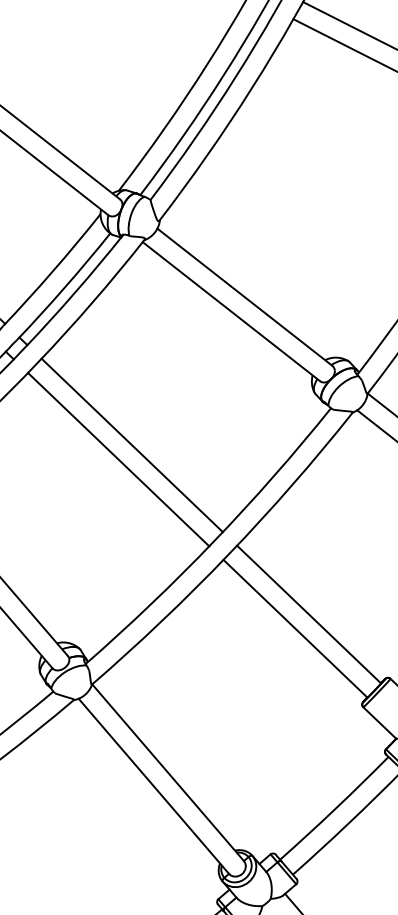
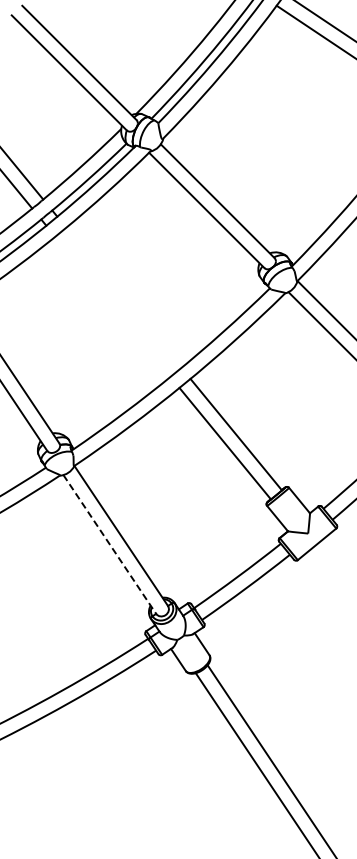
line: (131, 445) -> (123, 297), removed
line: (117, 459) -> (112, 306), removed
line: (154, 786) -> (110, 544), solid -> dashed

